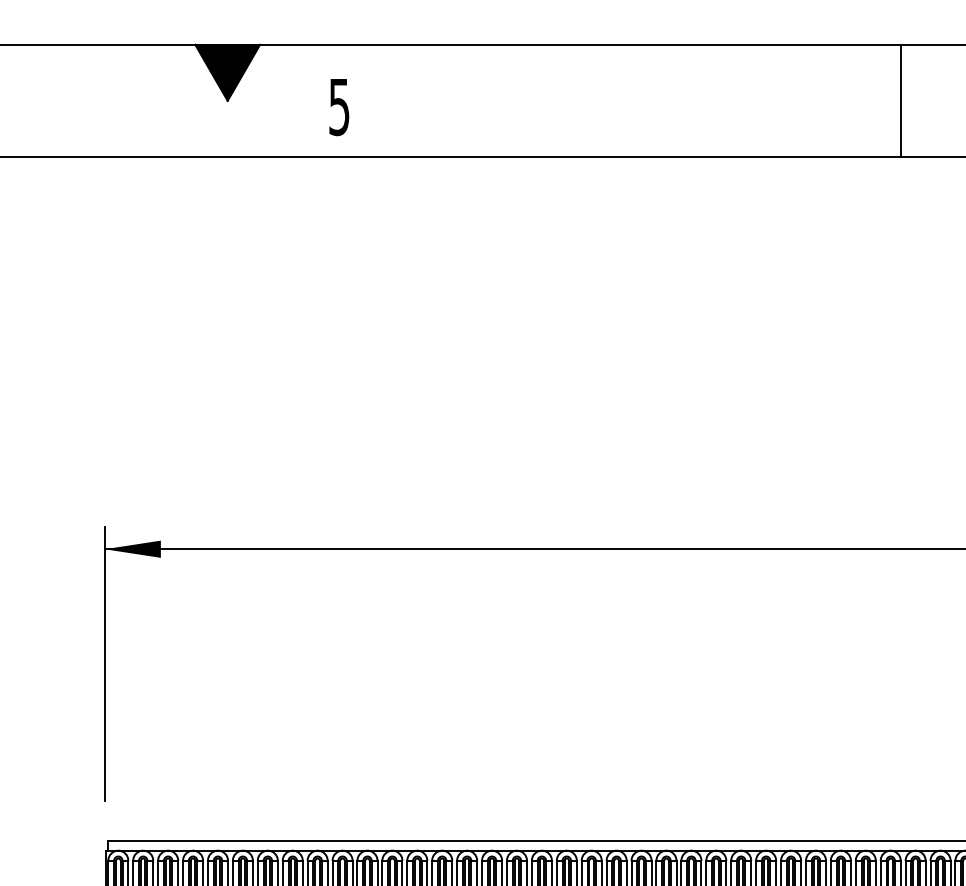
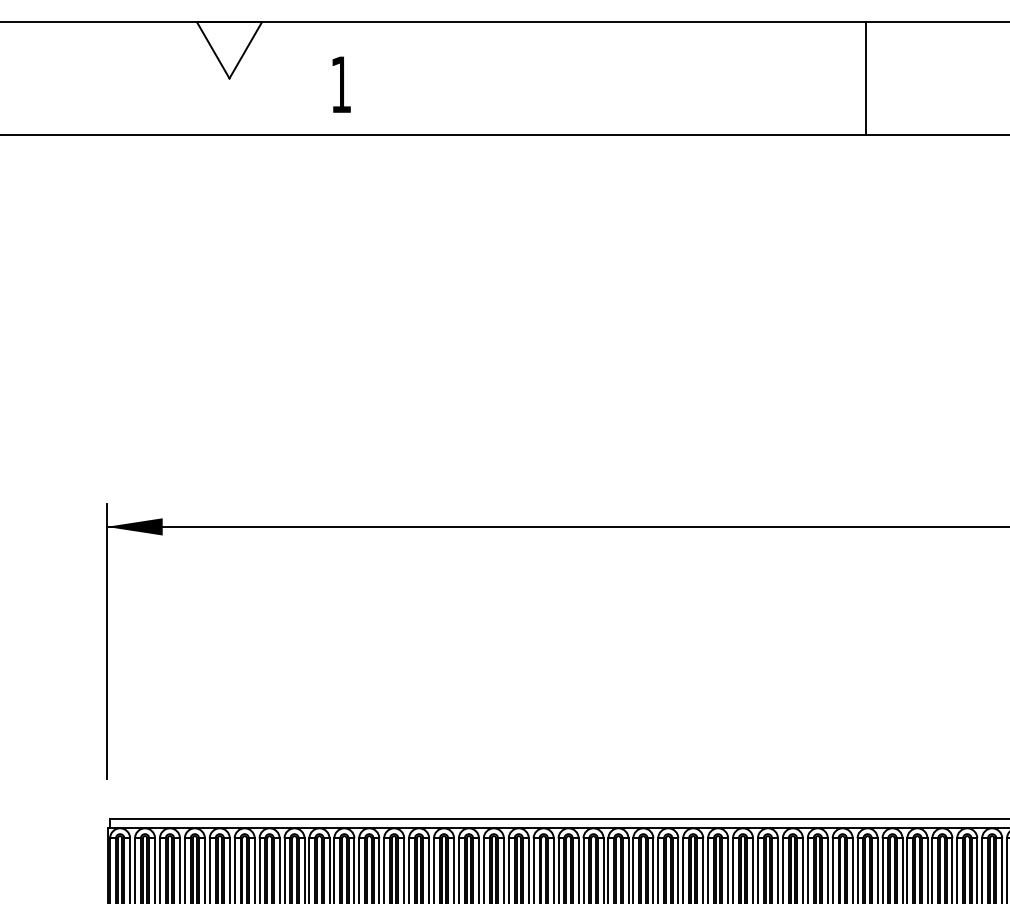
fill: (227, 72) -> (229, 50), removed
line: (900, 100) -> (865, 78), moved
text: (338, 106) -> (340, 84), 5 -> 1

